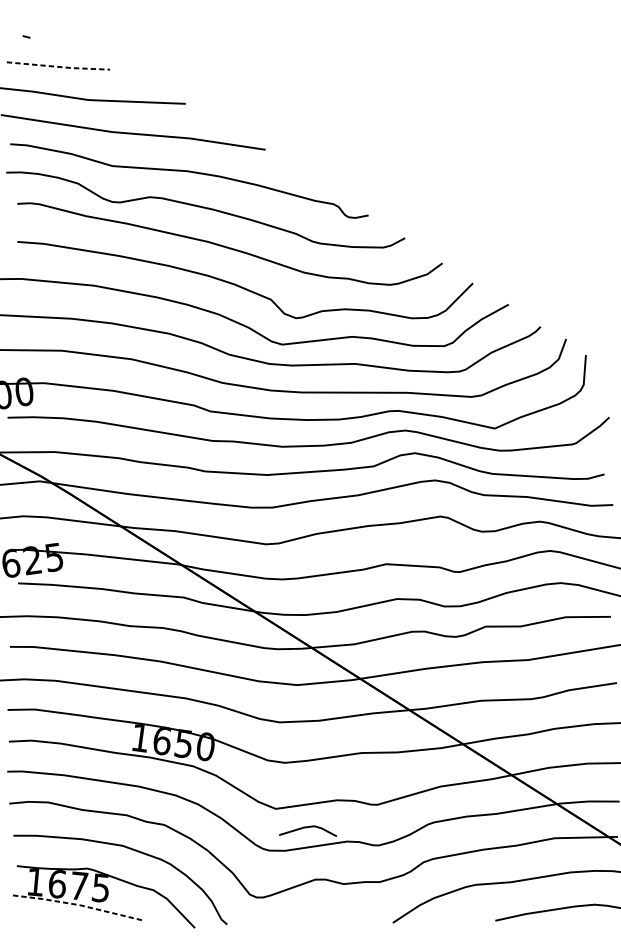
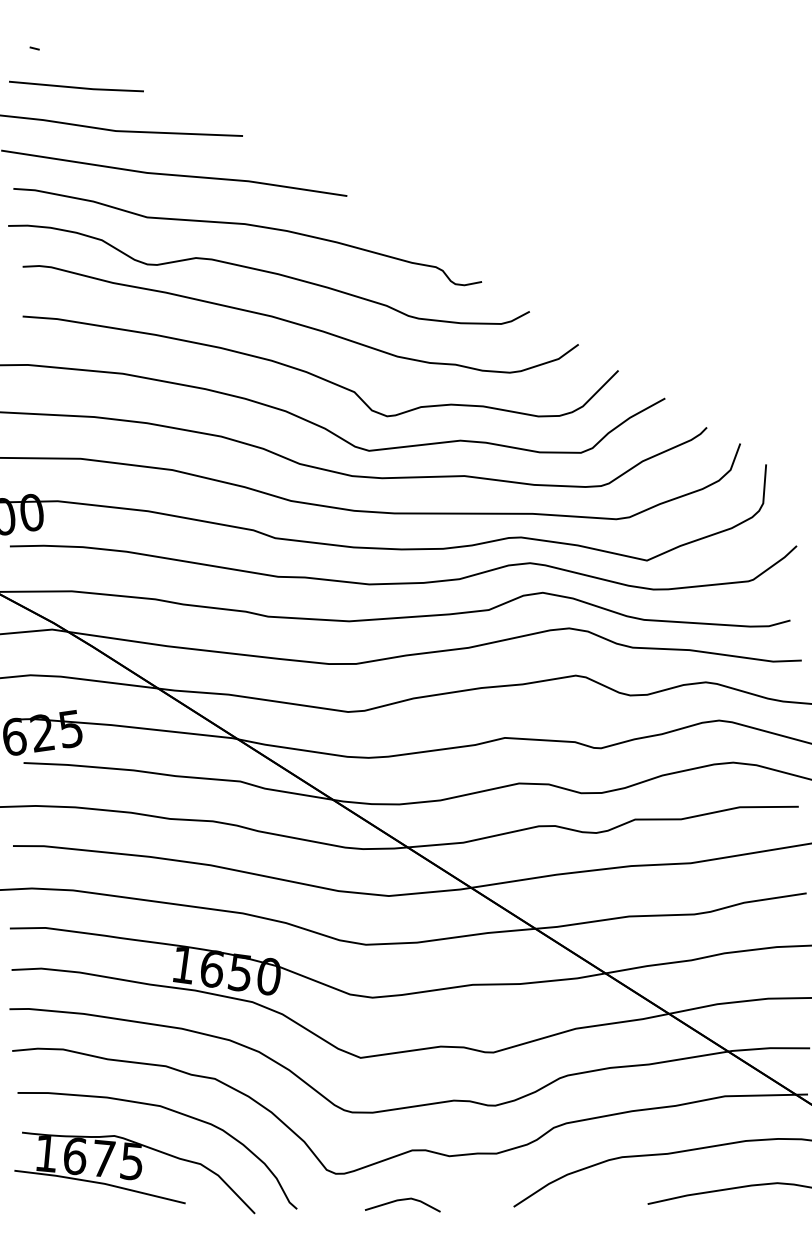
line: (59, 66) -> (77, 87), dashed -> solid
line: (307, 827) -> (402, 1200), moved
line: (76, 904) -> (100, 1183), dashed -> solid

